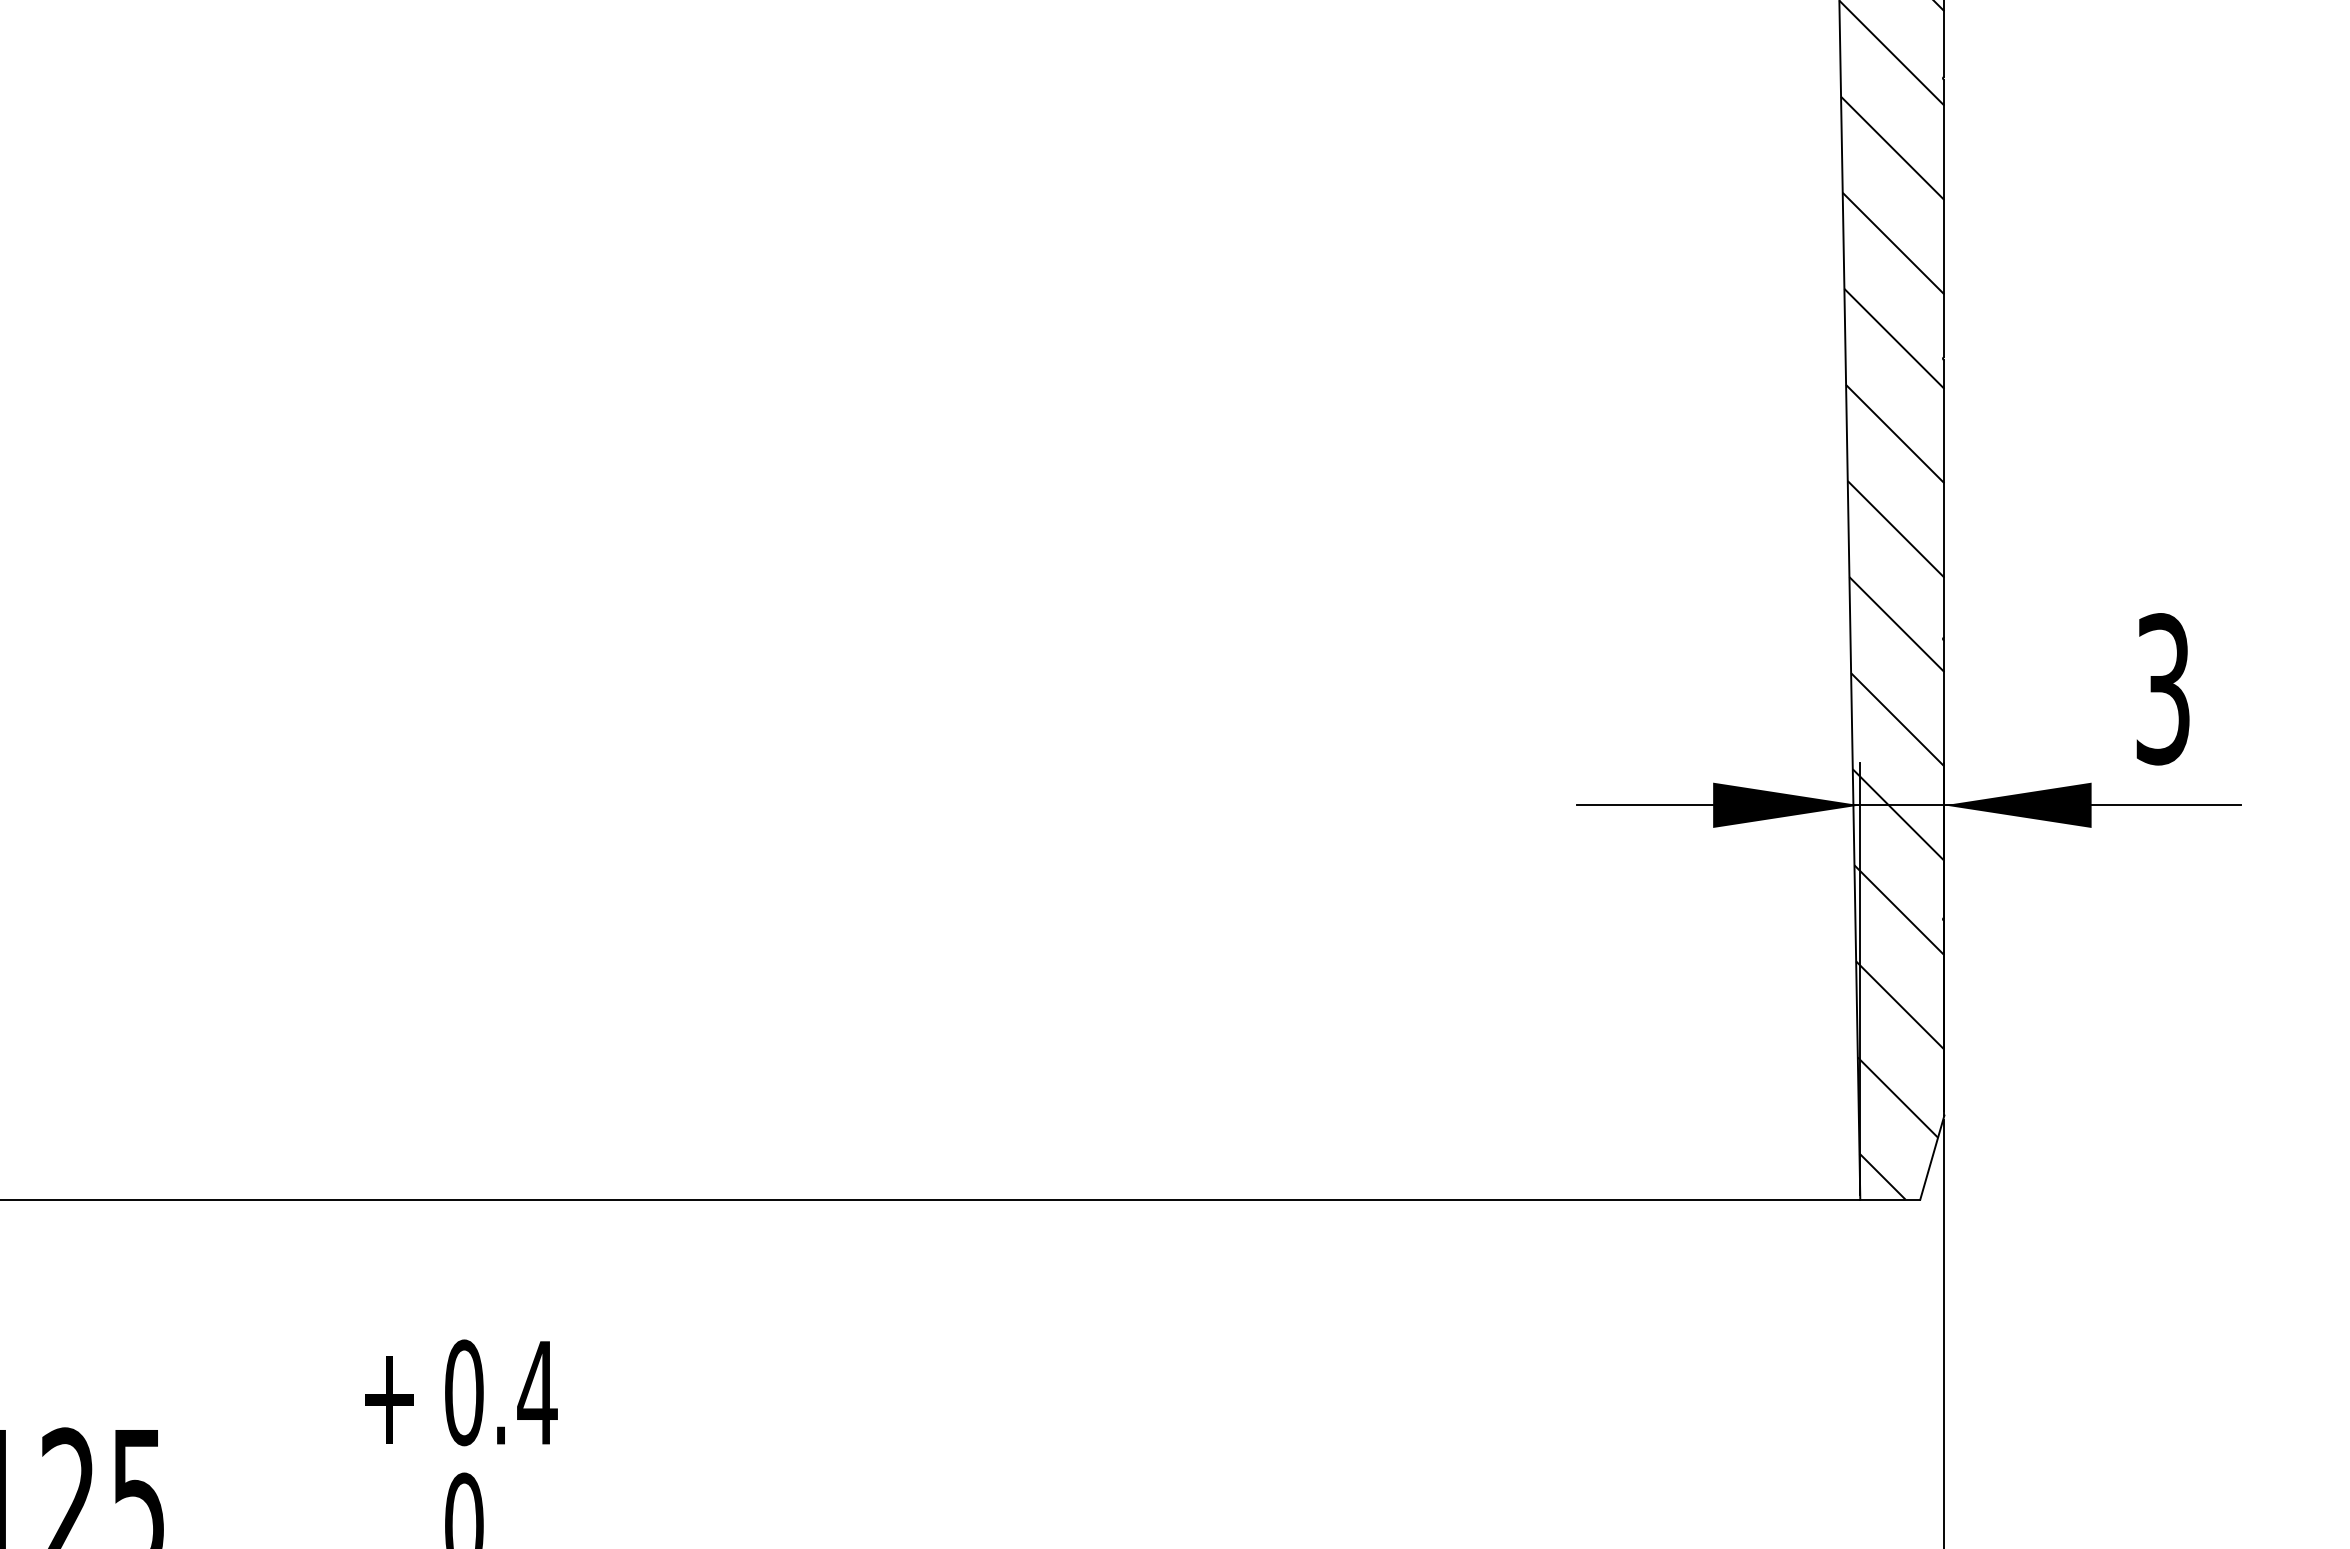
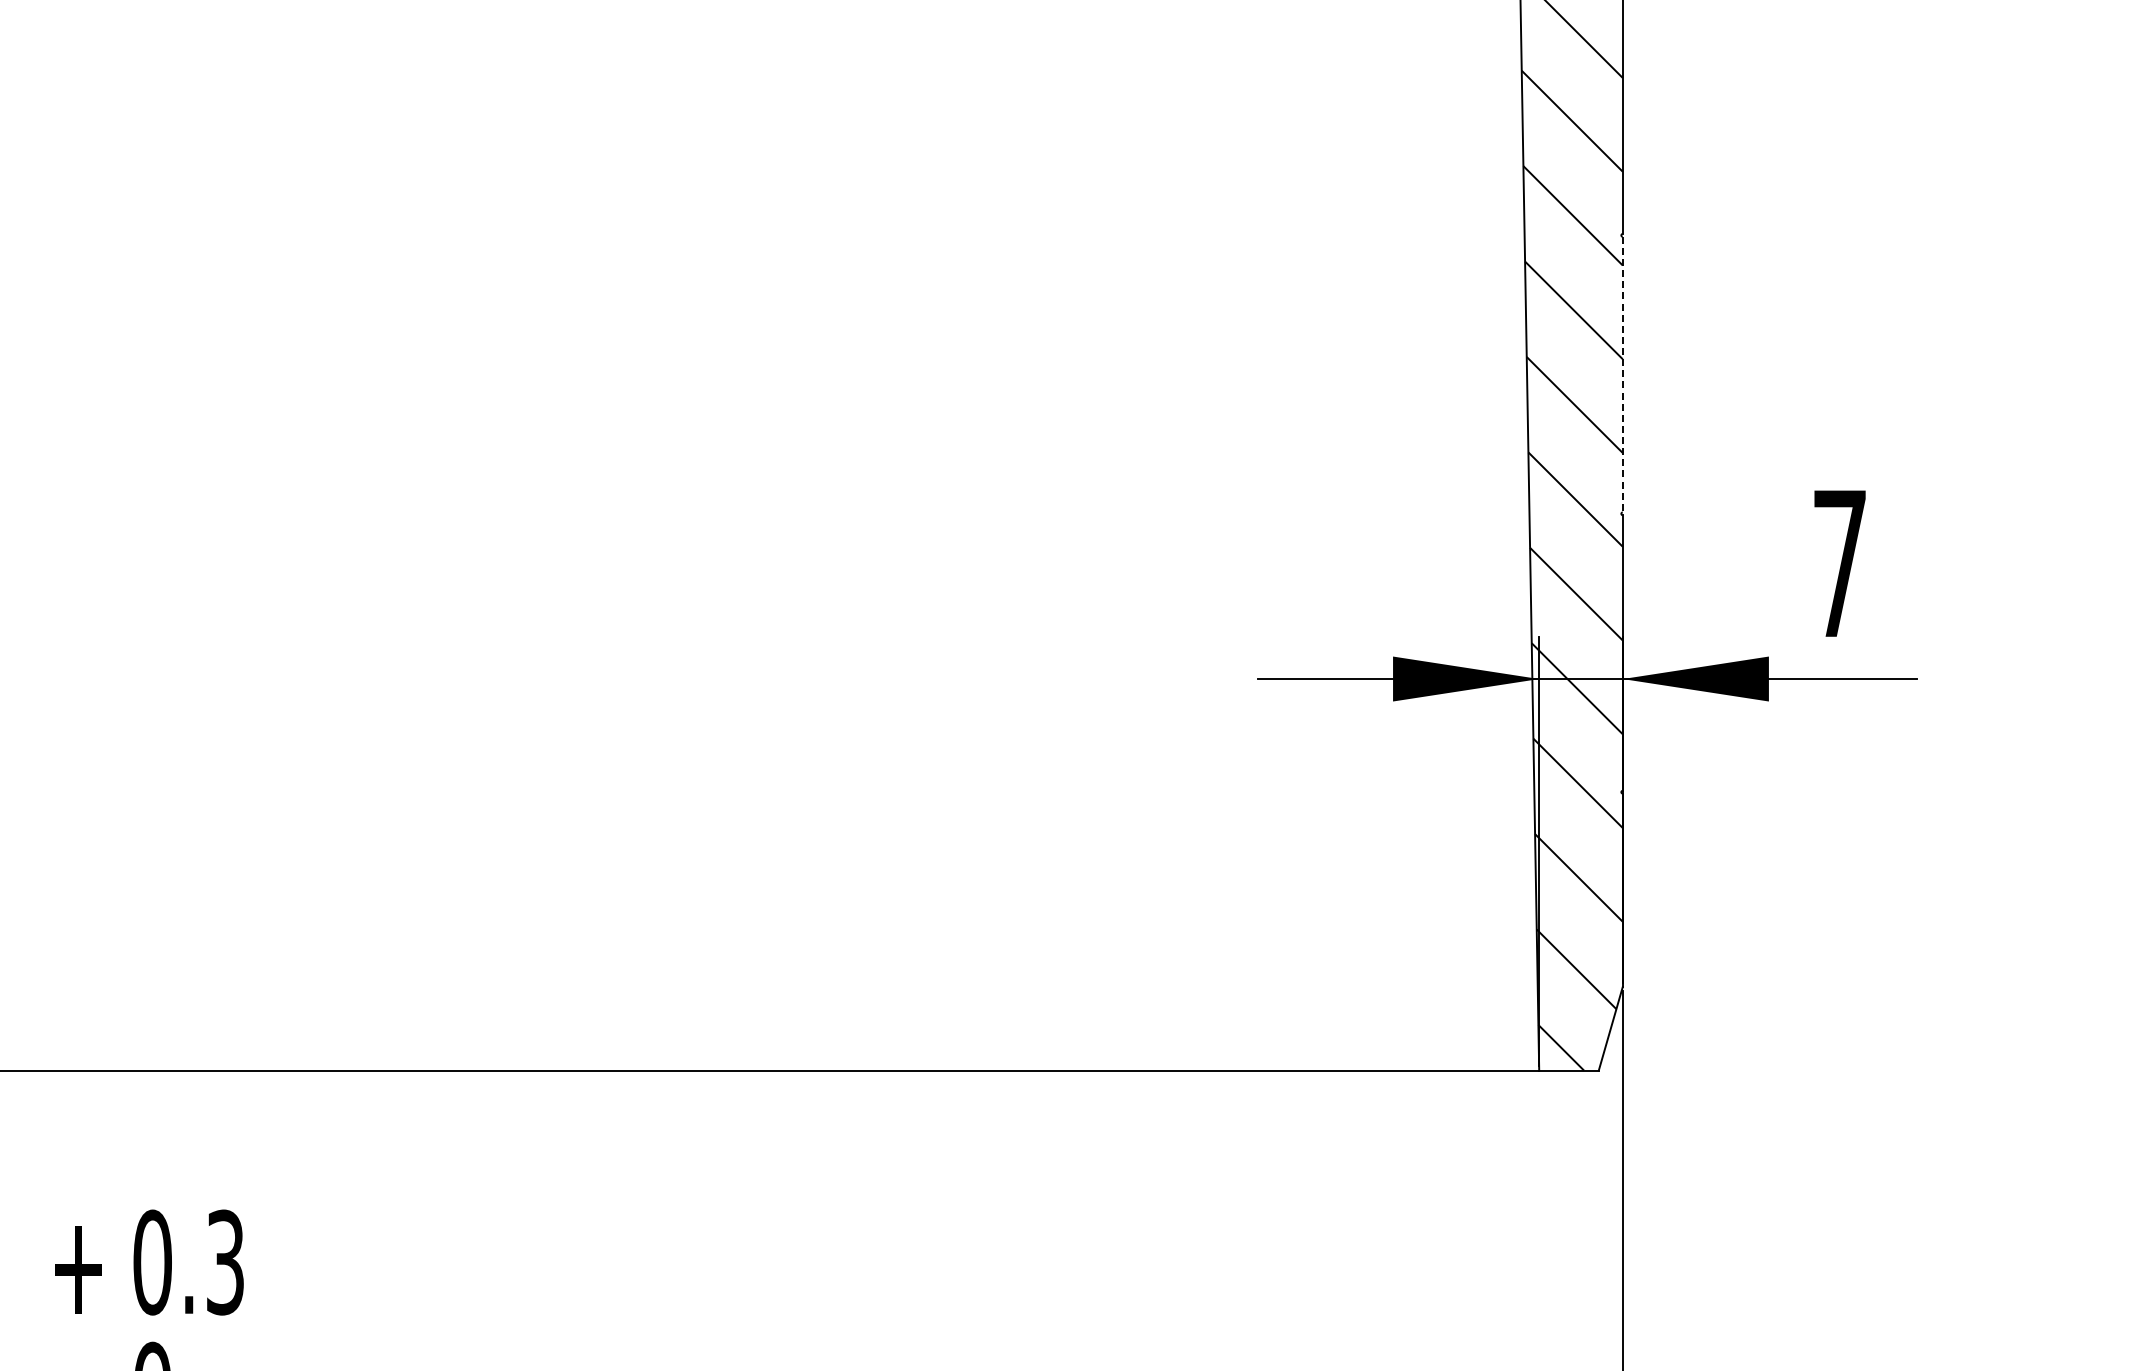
line: (1944, 498) -> (1622, 374), solid -> dashed
text: (2162, 689) -> (1839, 563), 3 -> 7
text: (537, 1392) -> (225, 1262), 0.4 -> 0.3

